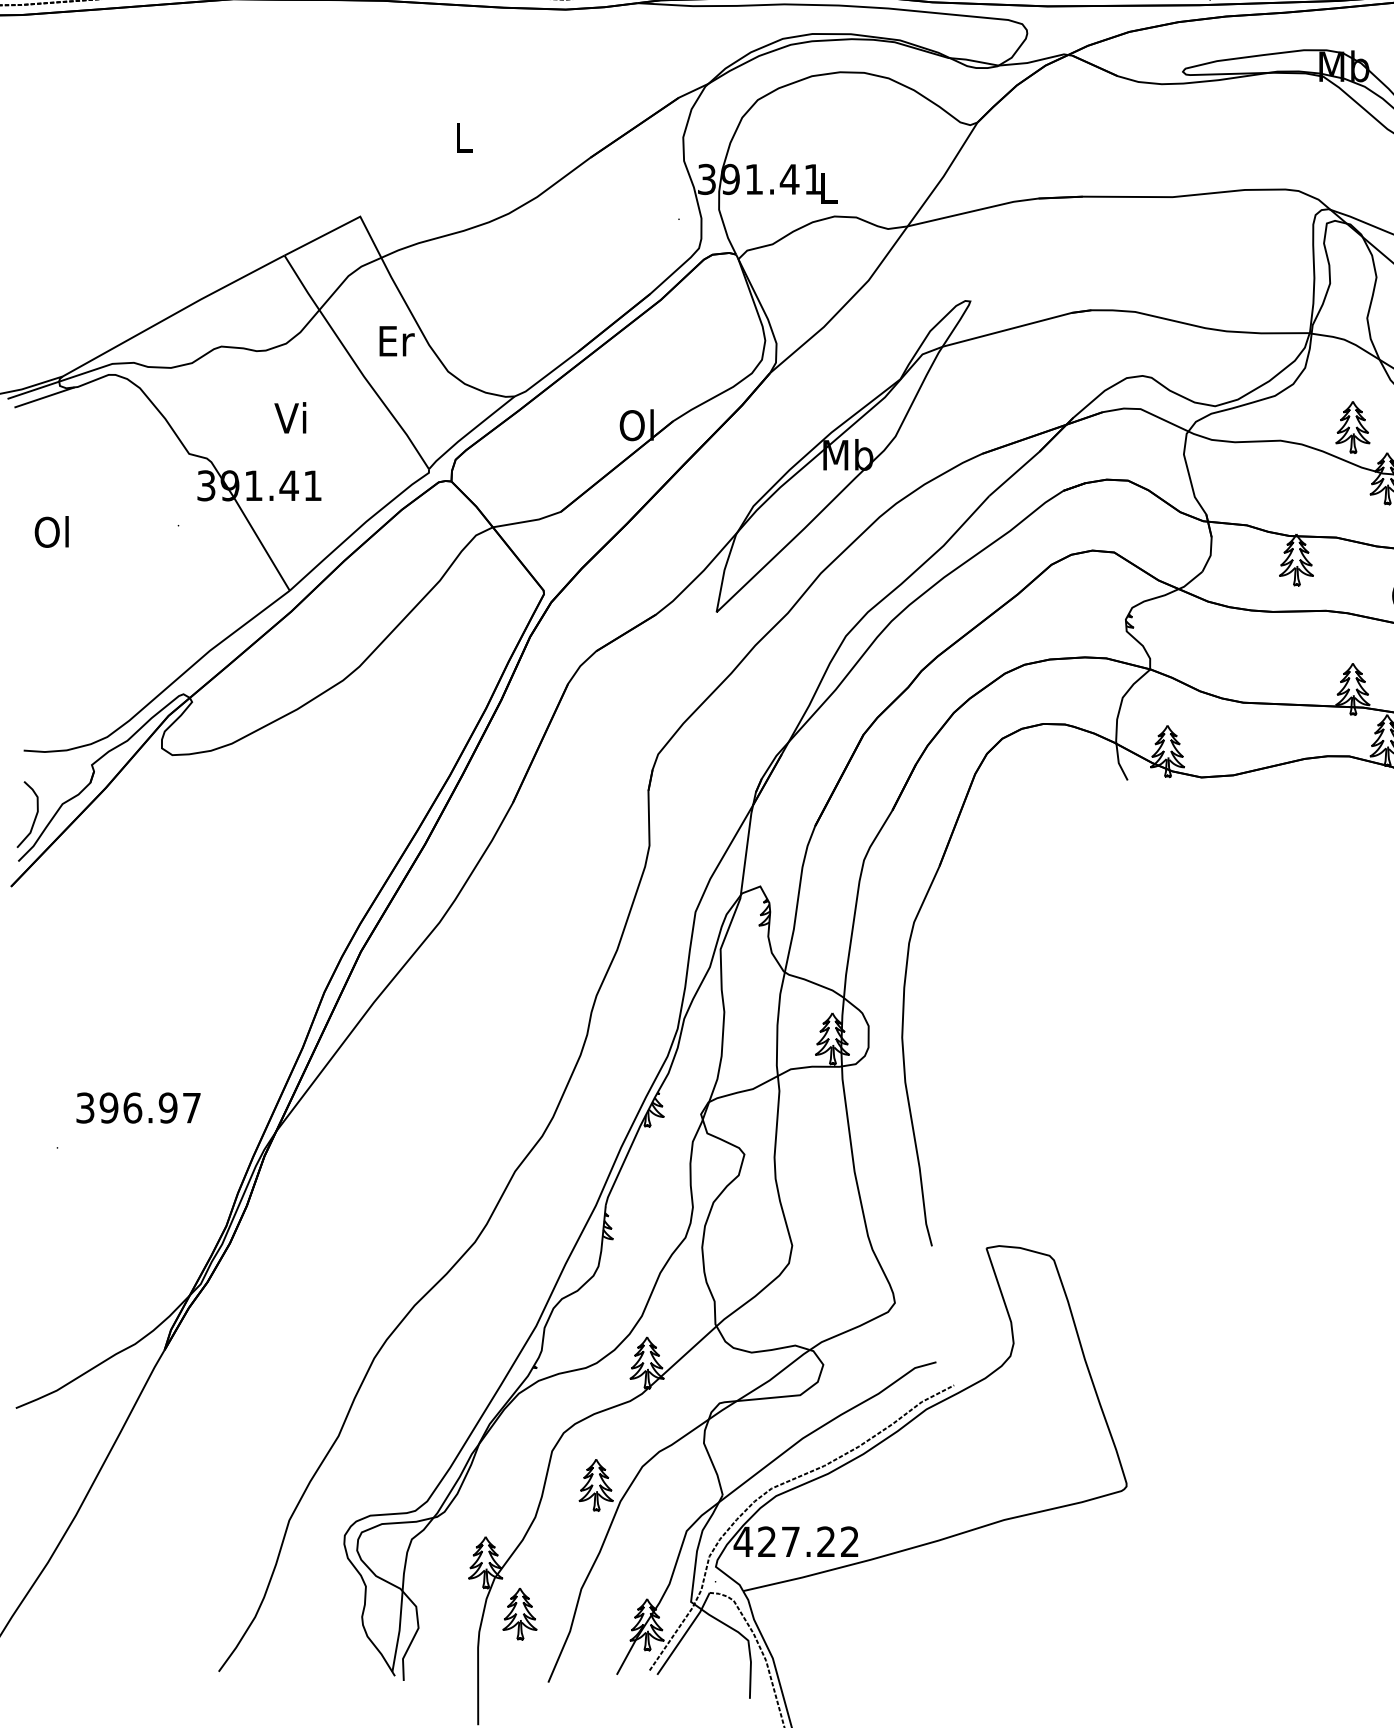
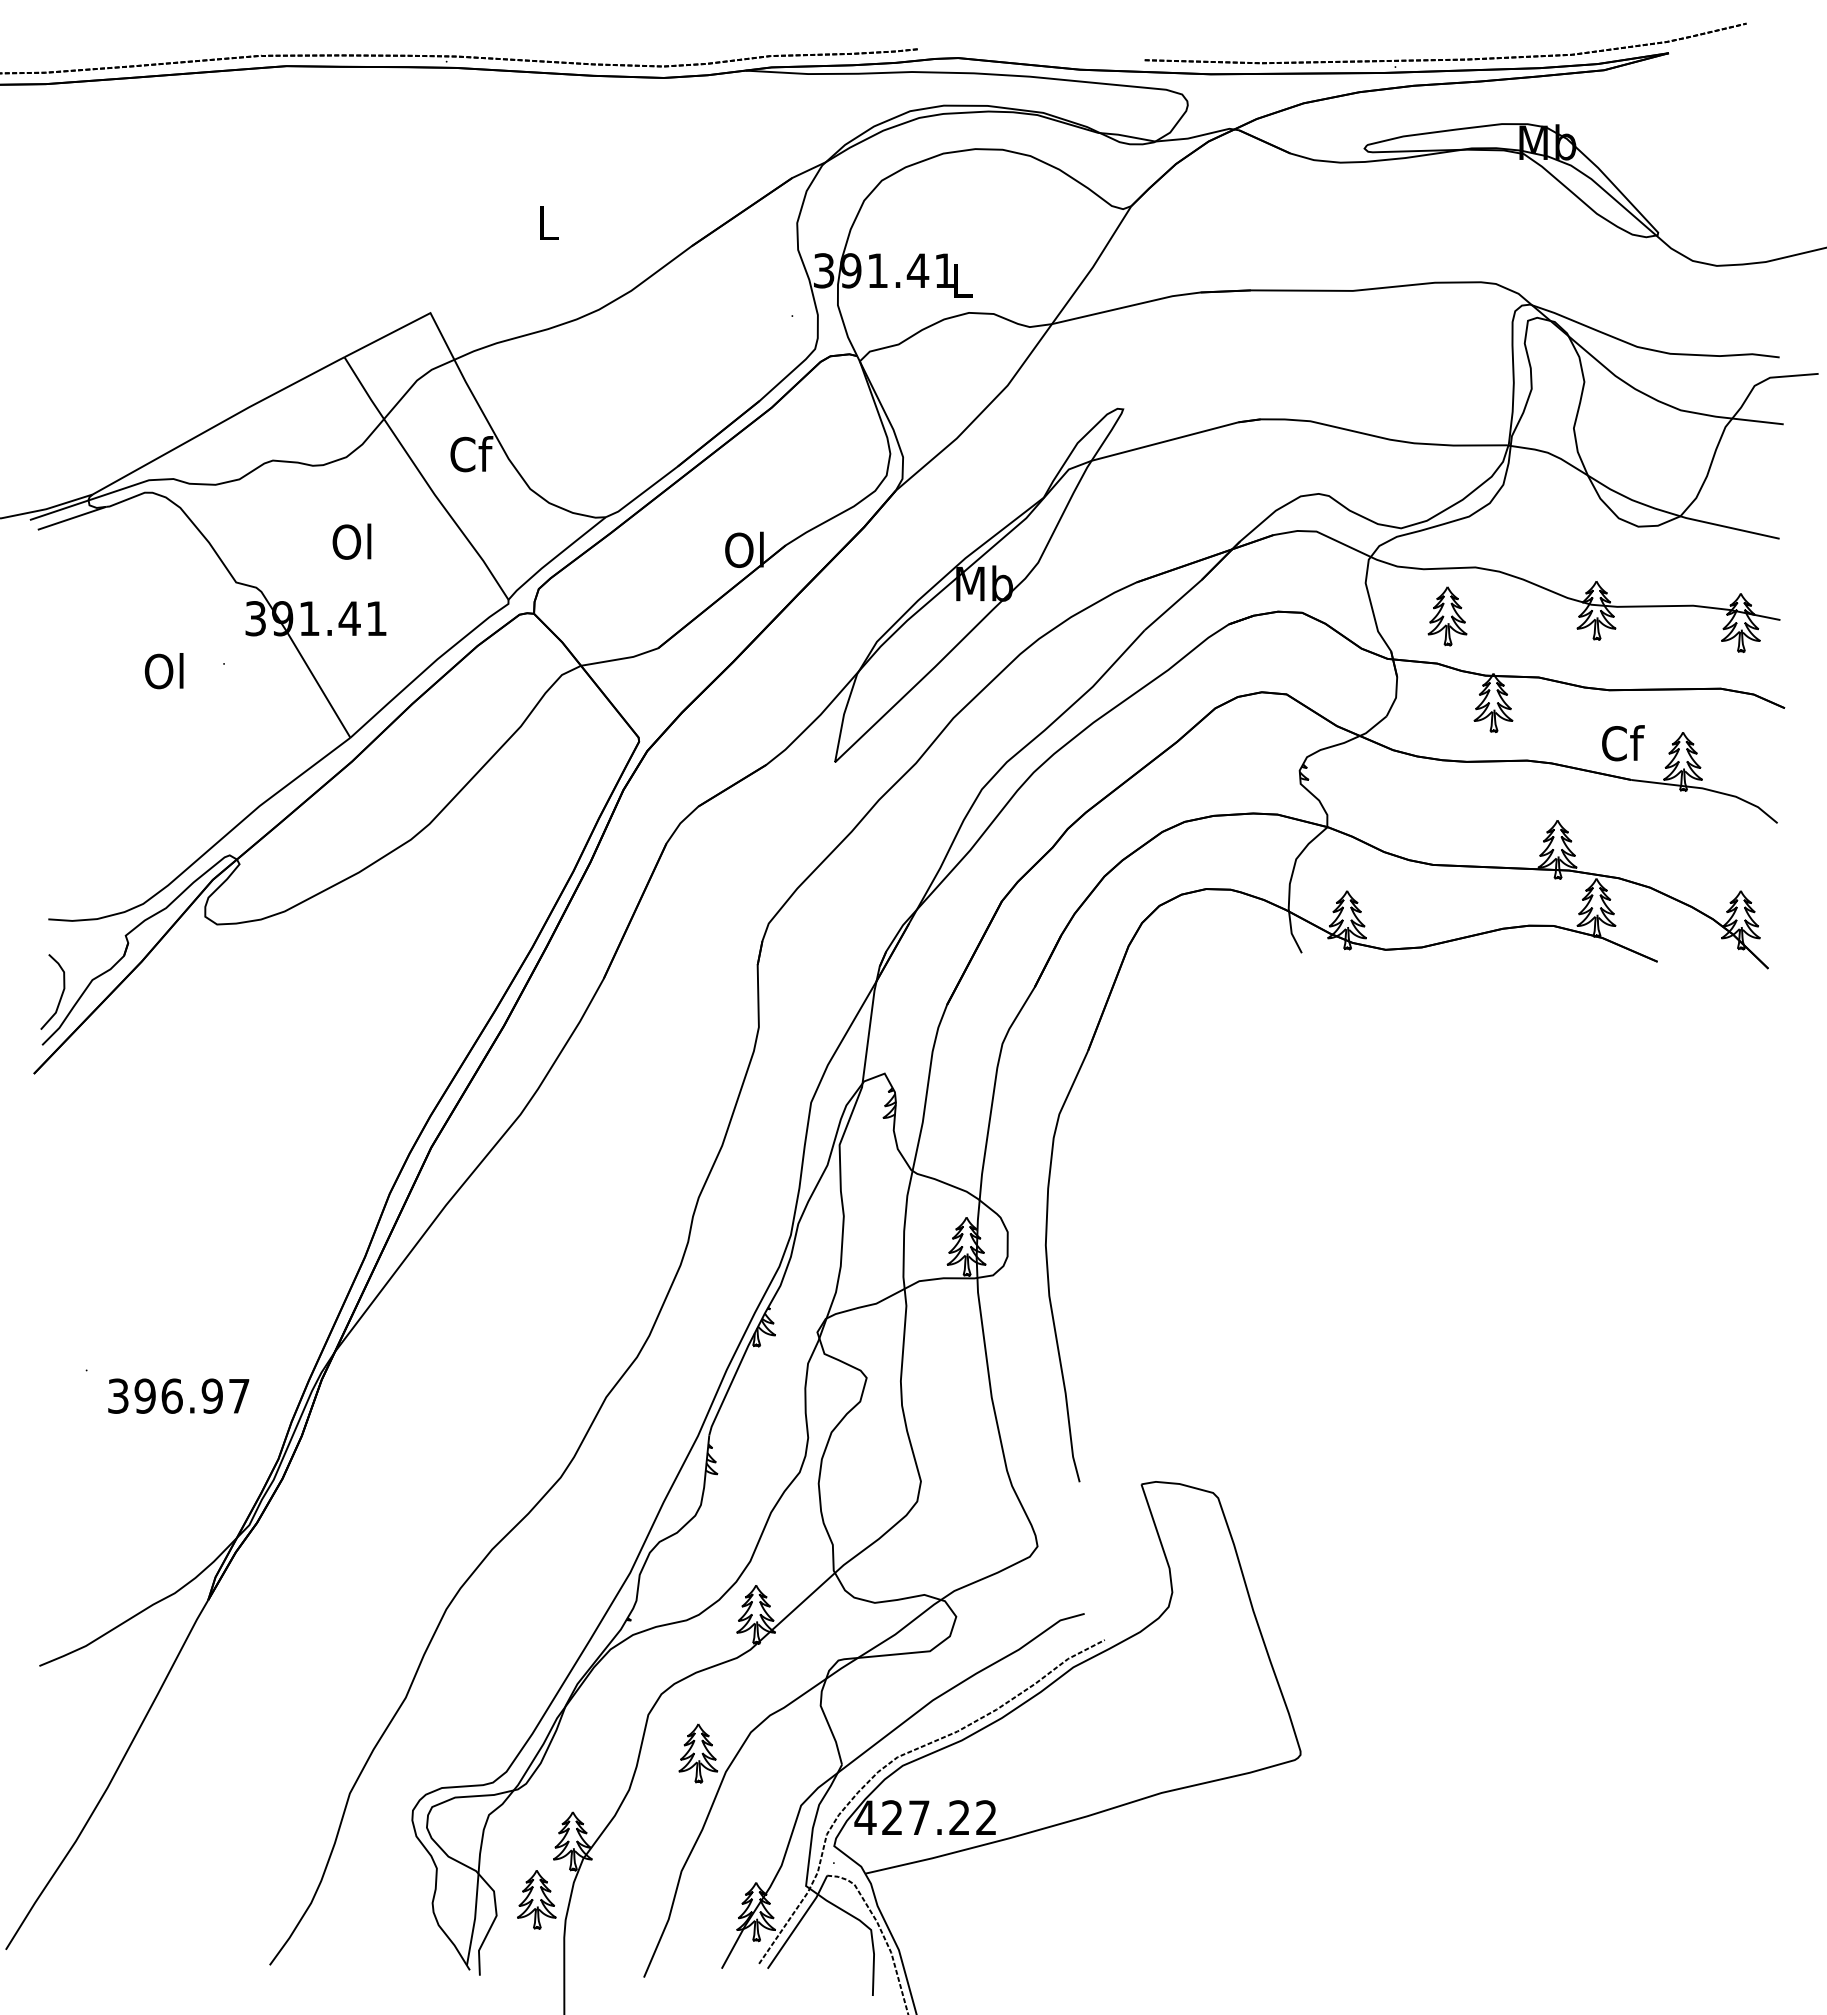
text: (396, 341) -> (471, 454), Er -> Cf
text: (290, 417) -> (351, 541), Vi -> Ol
part: (1352, 427) -> (1447, 616), moved
text: (51, 532) -> (163, 671), moved
text: (138, 1107) -> (178, 1395), moved
part: (519, 1613) -> (536, 1899), moved

